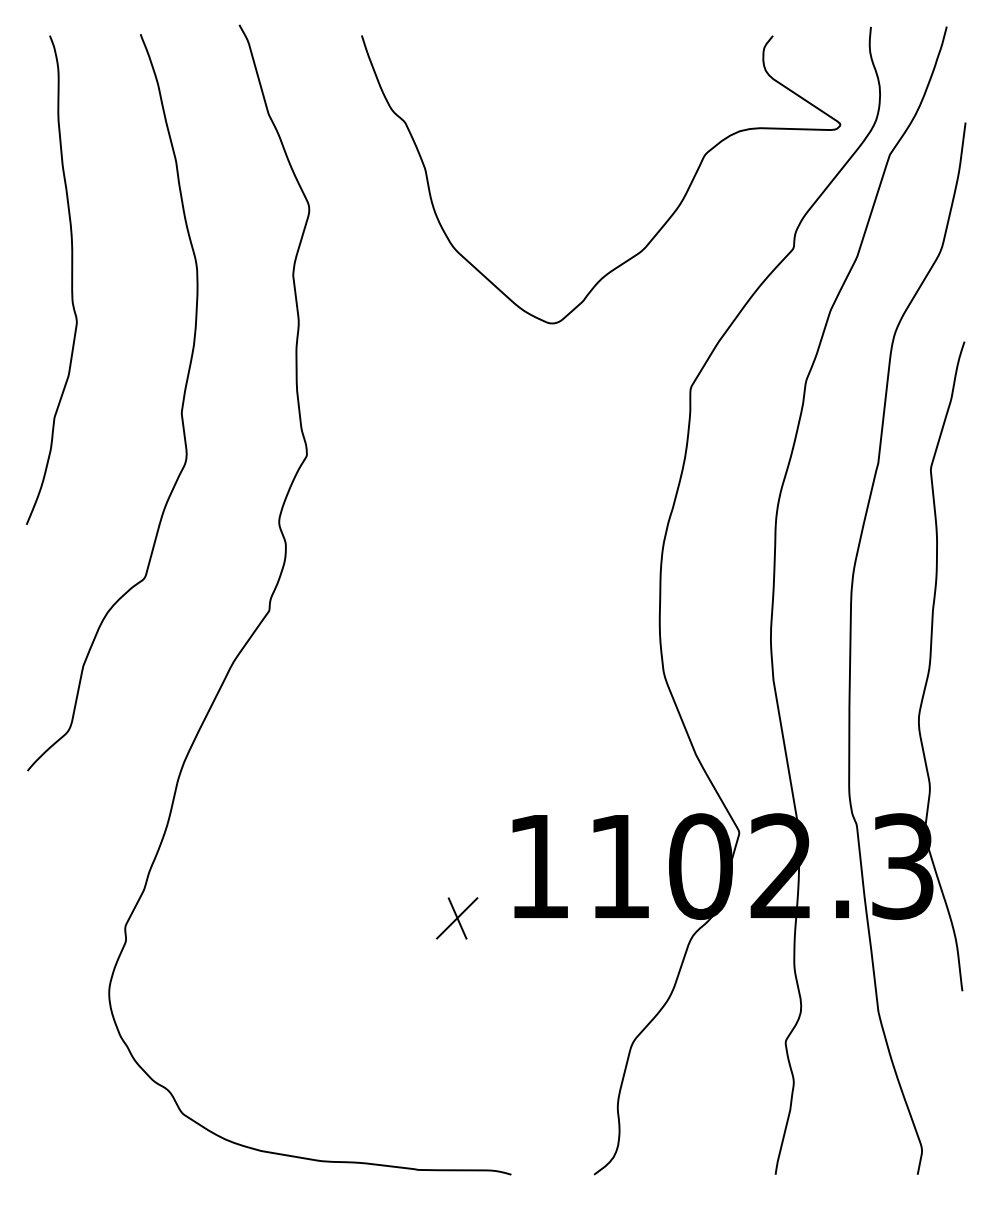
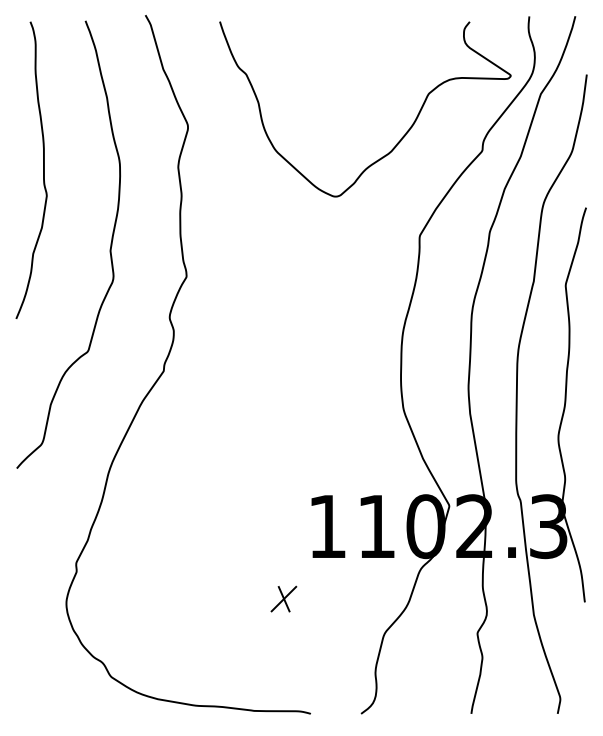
part: (456, 917) -> (283, 598), moved

